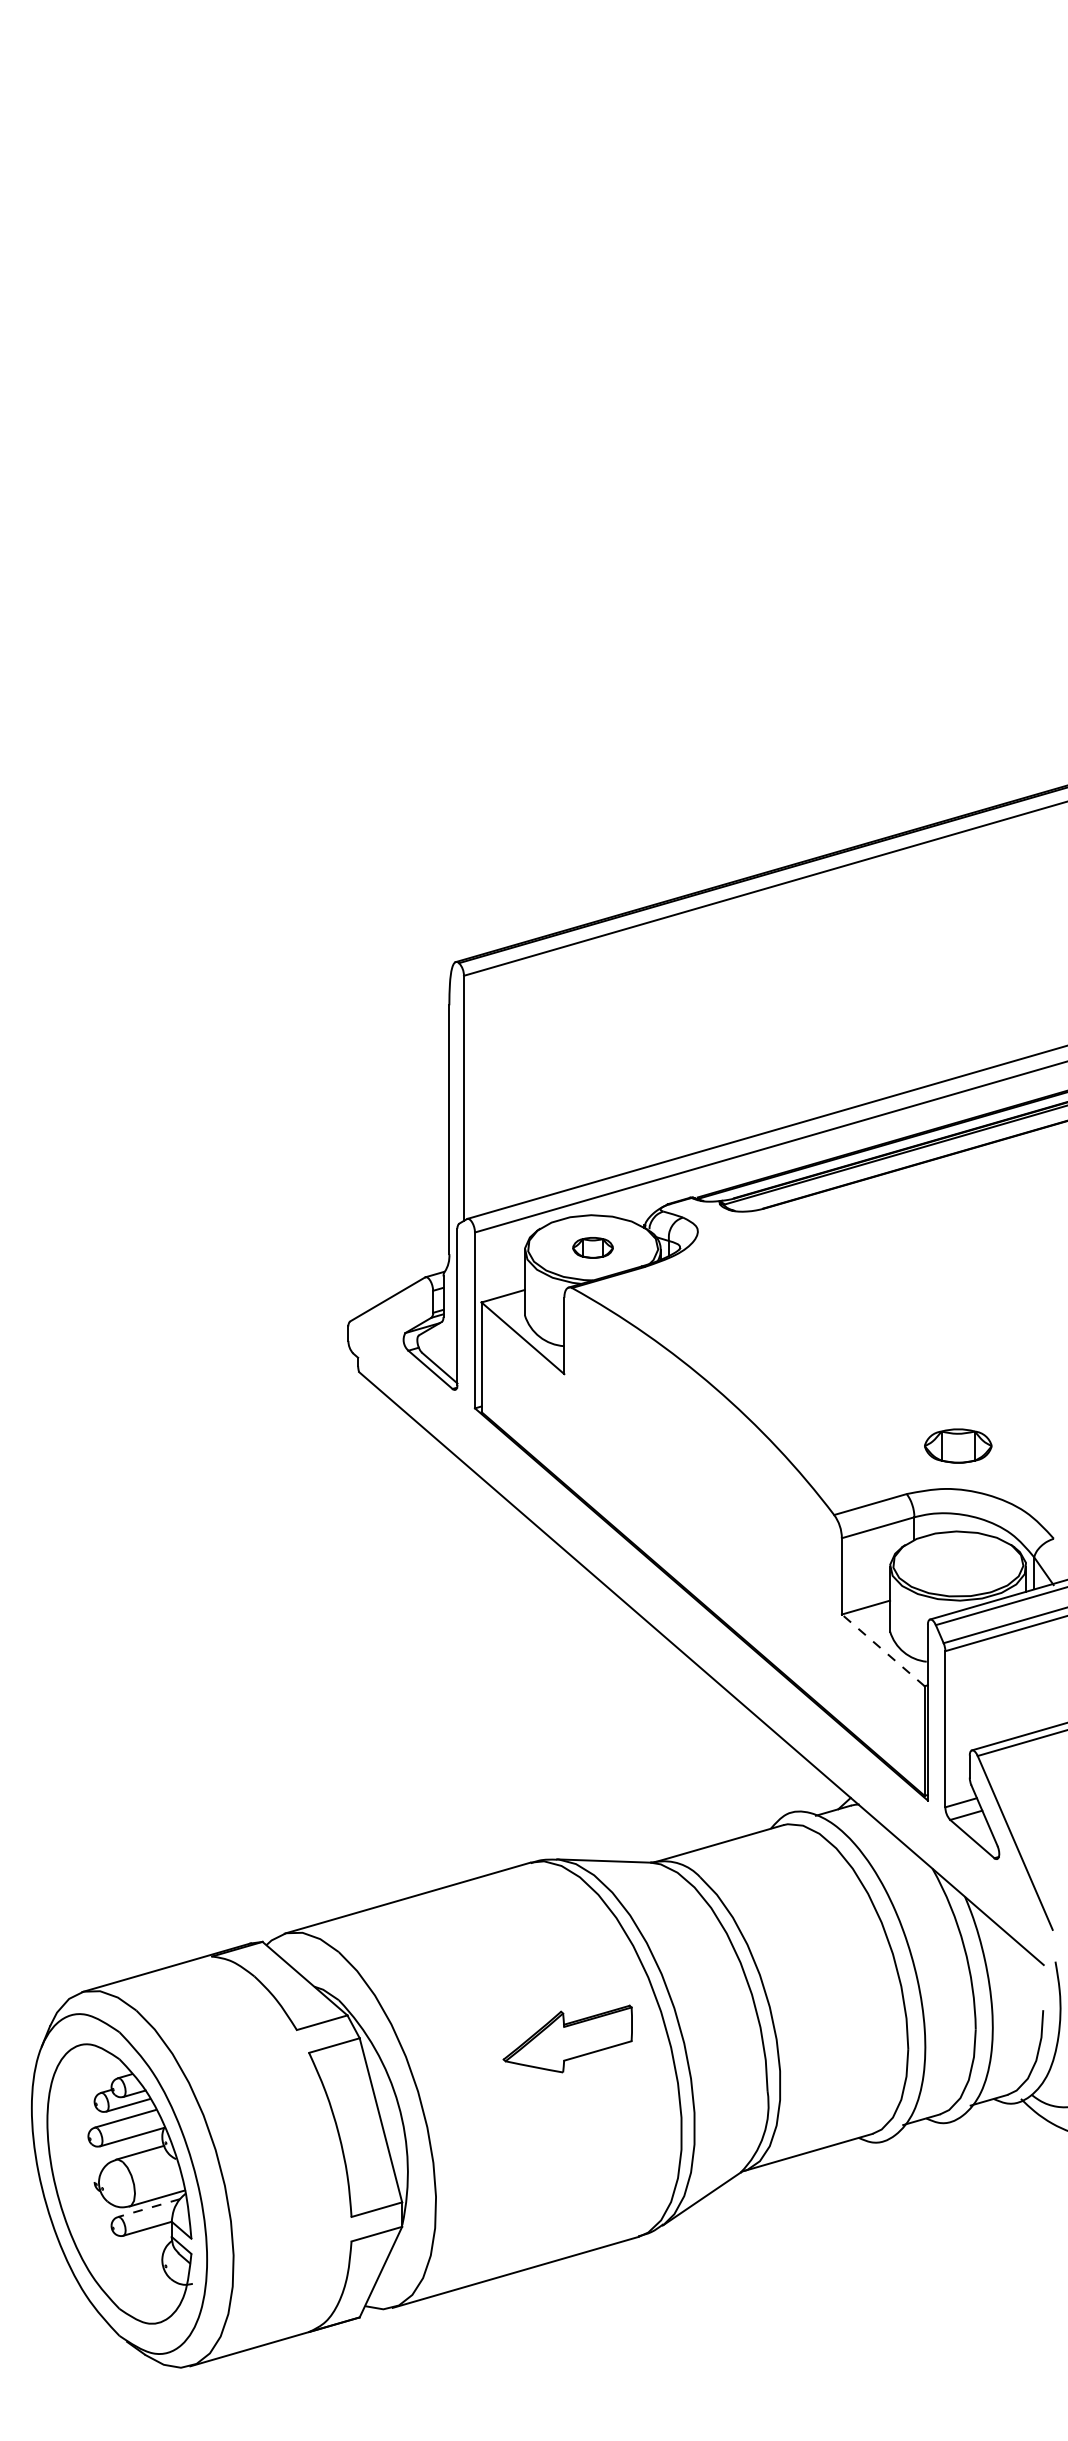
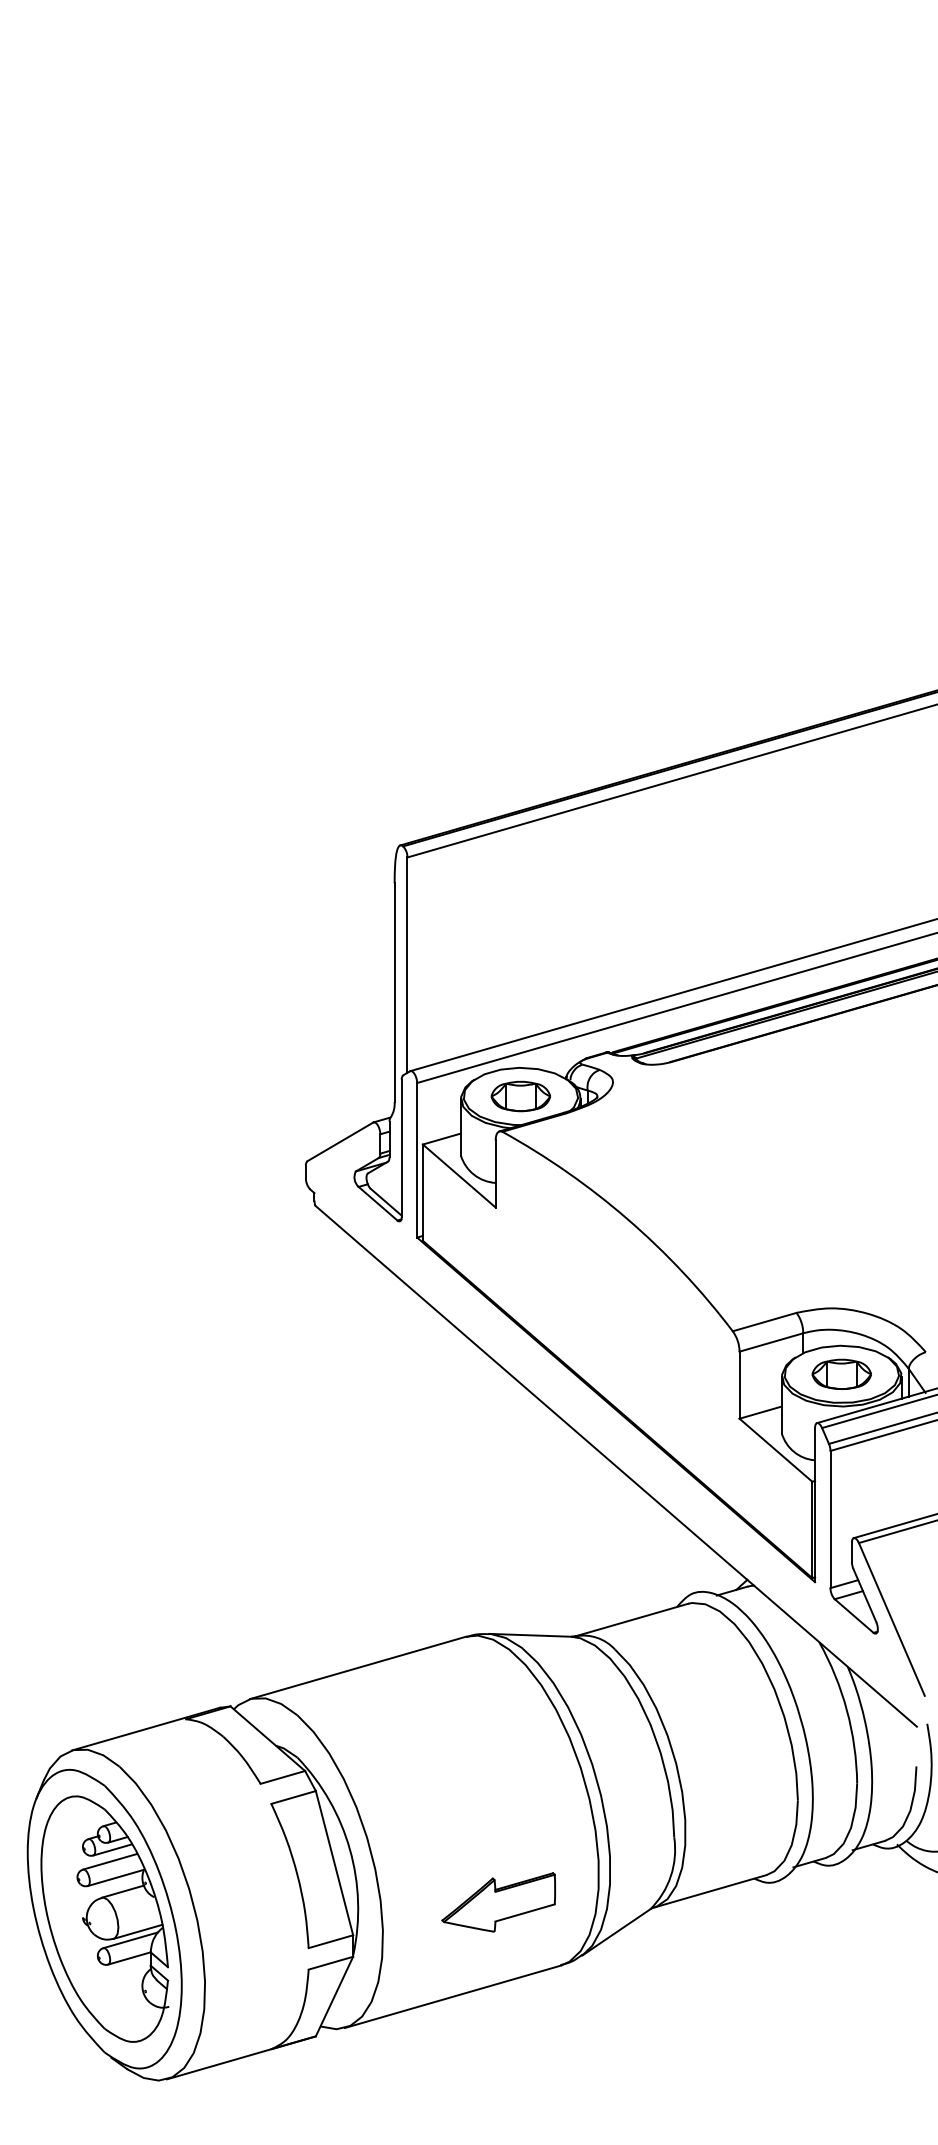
part: (592, 1247) -> (520, 1096), size x1.67
part: (958, 1445) -> (842, 1373), moved
line: (883, 1650) -> (776, 1450), dashed -> solid
part: (567, 2038) -> (498, 1901), moved
line: (148, 2208) -> (130, 1940), dashed -> solid

